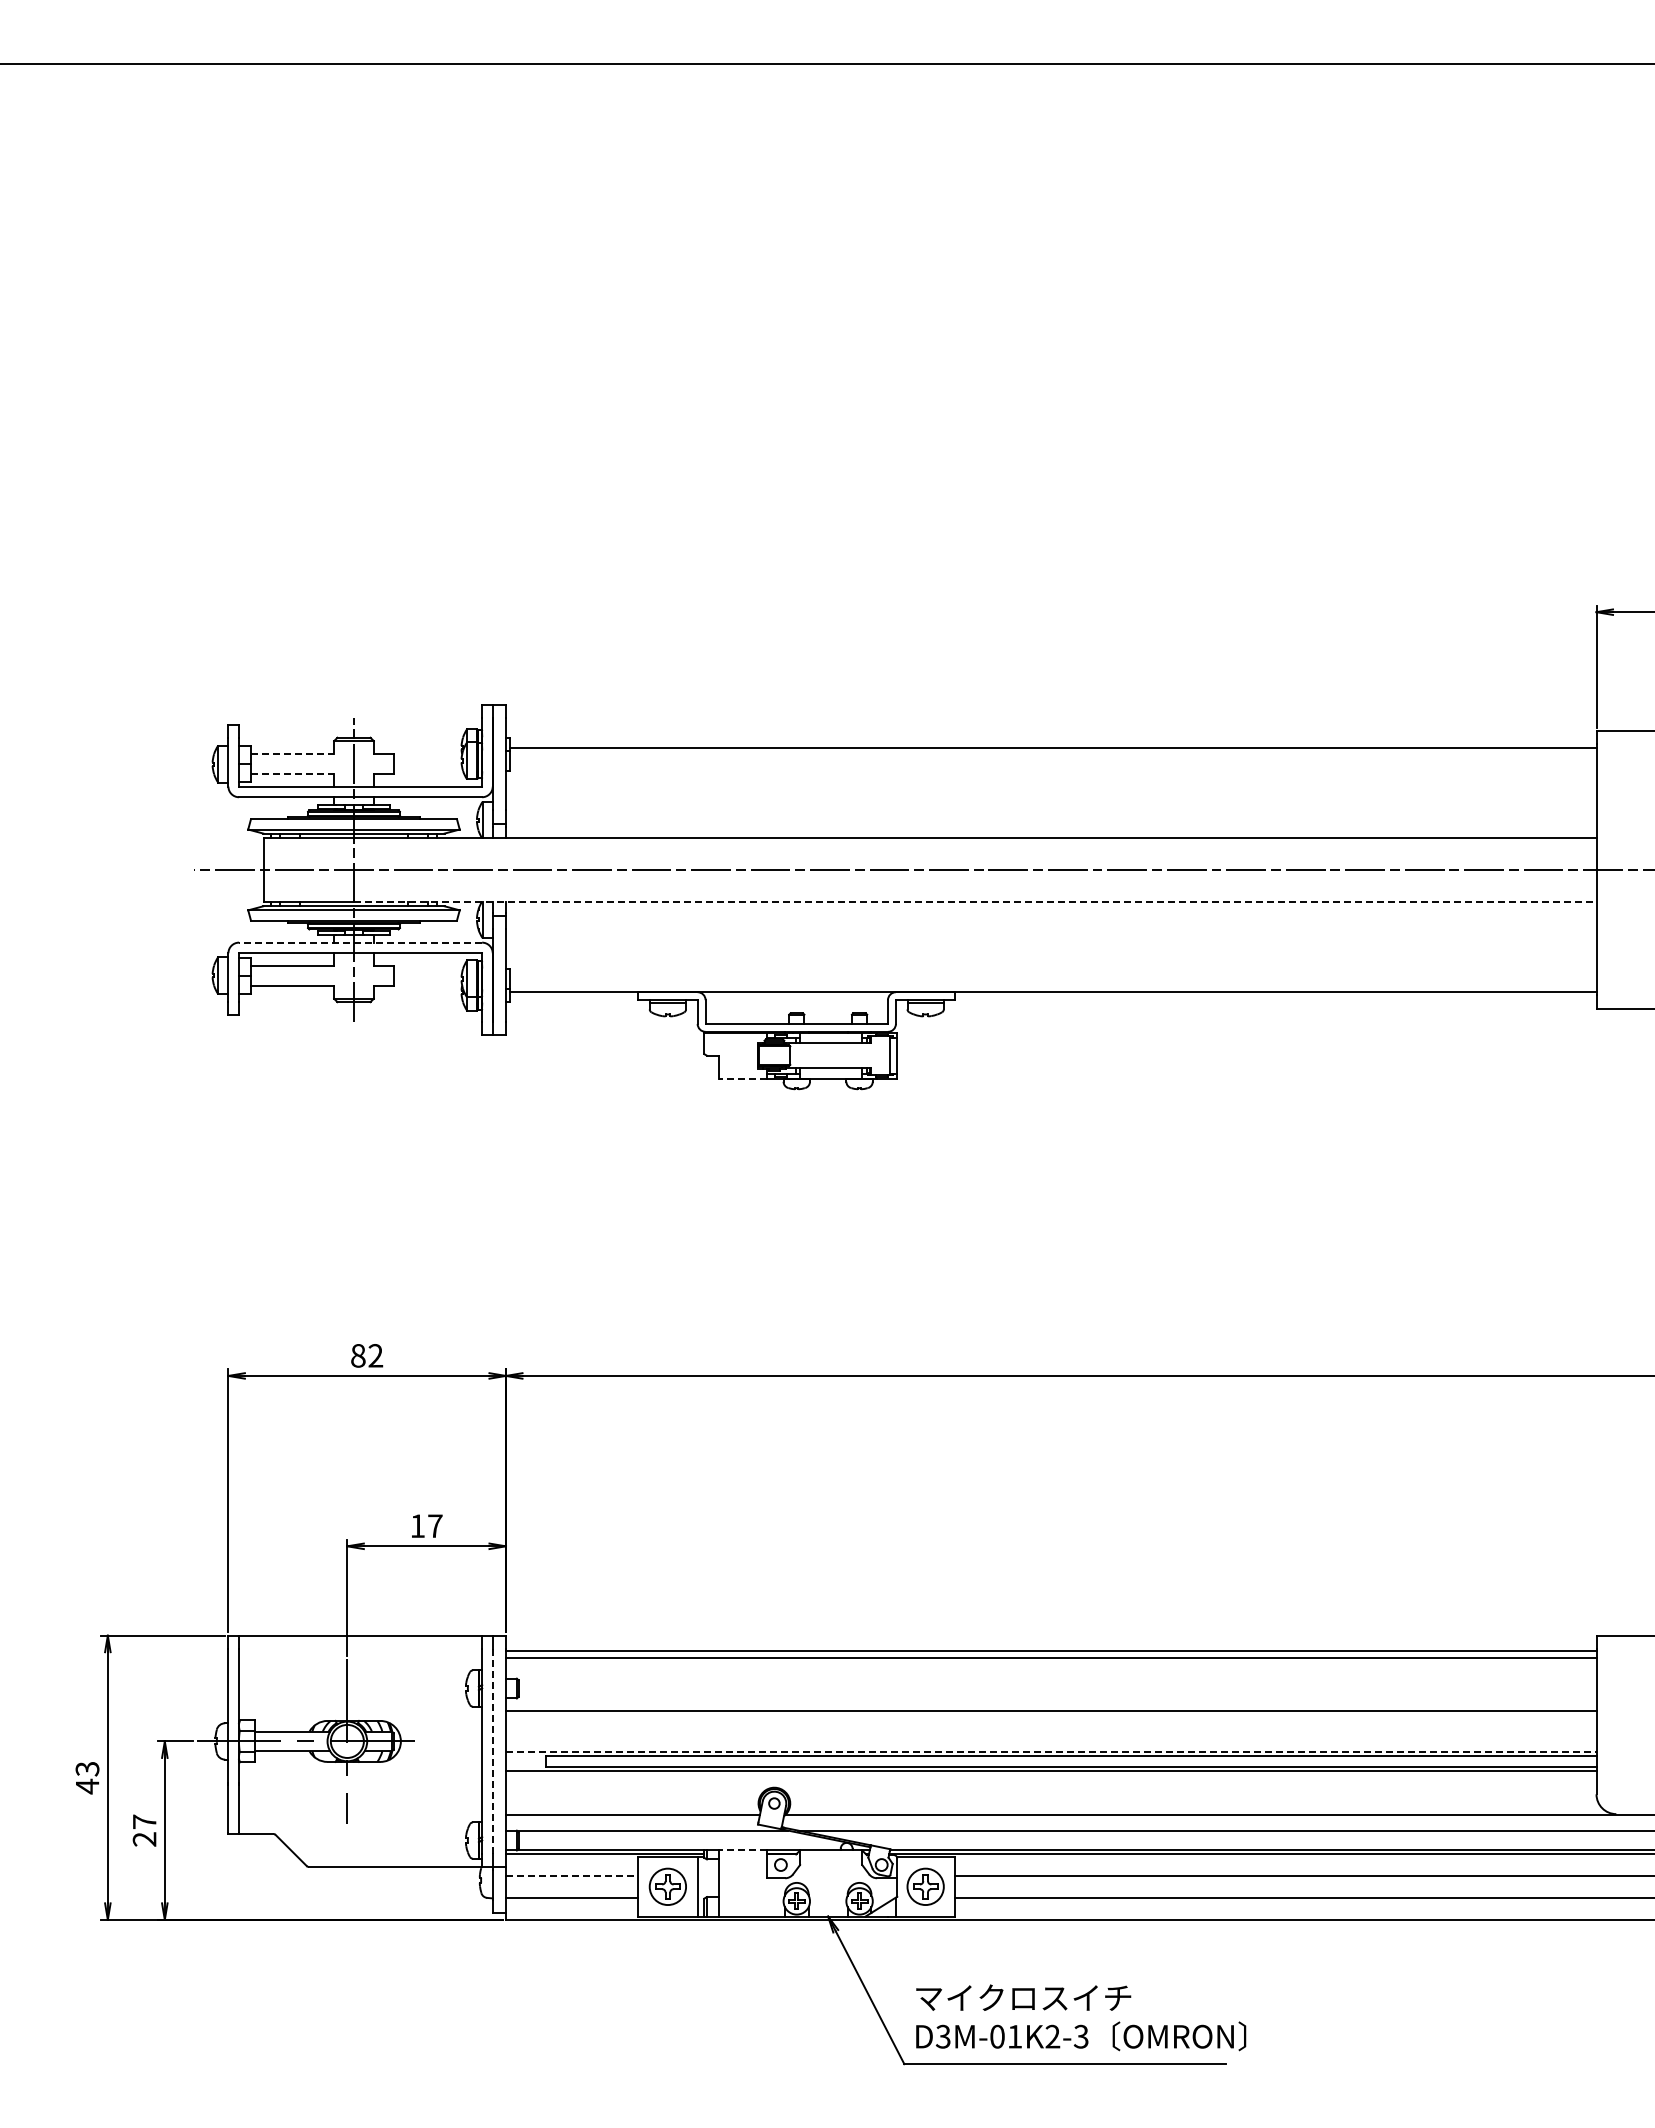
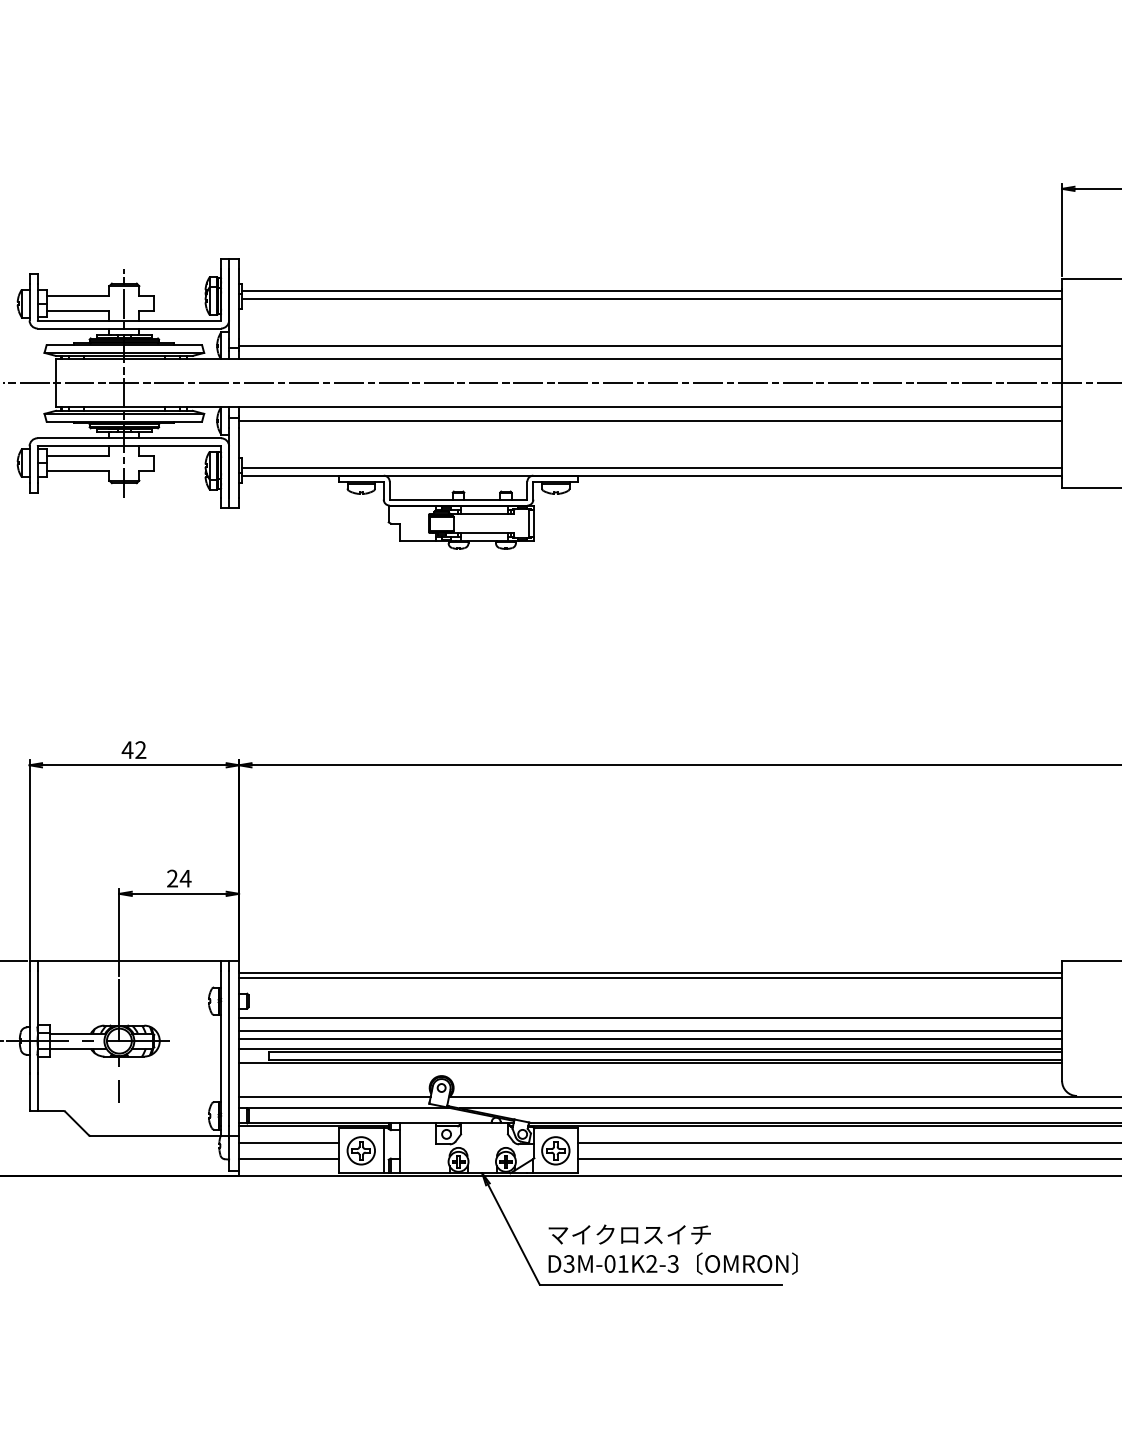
line: (292, 754) -> (77, 296), dashed -> solid
line: (1053, 757) -> (652, 298), added
line: (292, 774) -> (77, 311), dashed -> solid
line: (1051, 820) -> (650, 346), added
line: (975, 901) -> (593, 407), dashed -> solid
line: (1051, 919) -> (650, 420), added
line: (360, 942) -> (129, 438), dashed -> solid
line: (1053, 982) -> (652, 468), added
line: (743, 1078) -> (418, 540), dashed -> solid
text: (358, 1355) -> (127, 749), 82 -> 42
text: (426, 1525) -> (179, 878), 17 -> 24
line: (1051, 1728) -> (650, 1031), added
line: (1051, 1738) -> (650, 1038), added
line: (492, 1750) -> (228, 1047), dashed -> solid
line: (1051, 1751) -> (650, 1048), dashed -> solid
line: (743, 1850) -> (418, 1123), dashed -> solid
line: (572, 1875) -> (289, 1142), dashed -> solid

